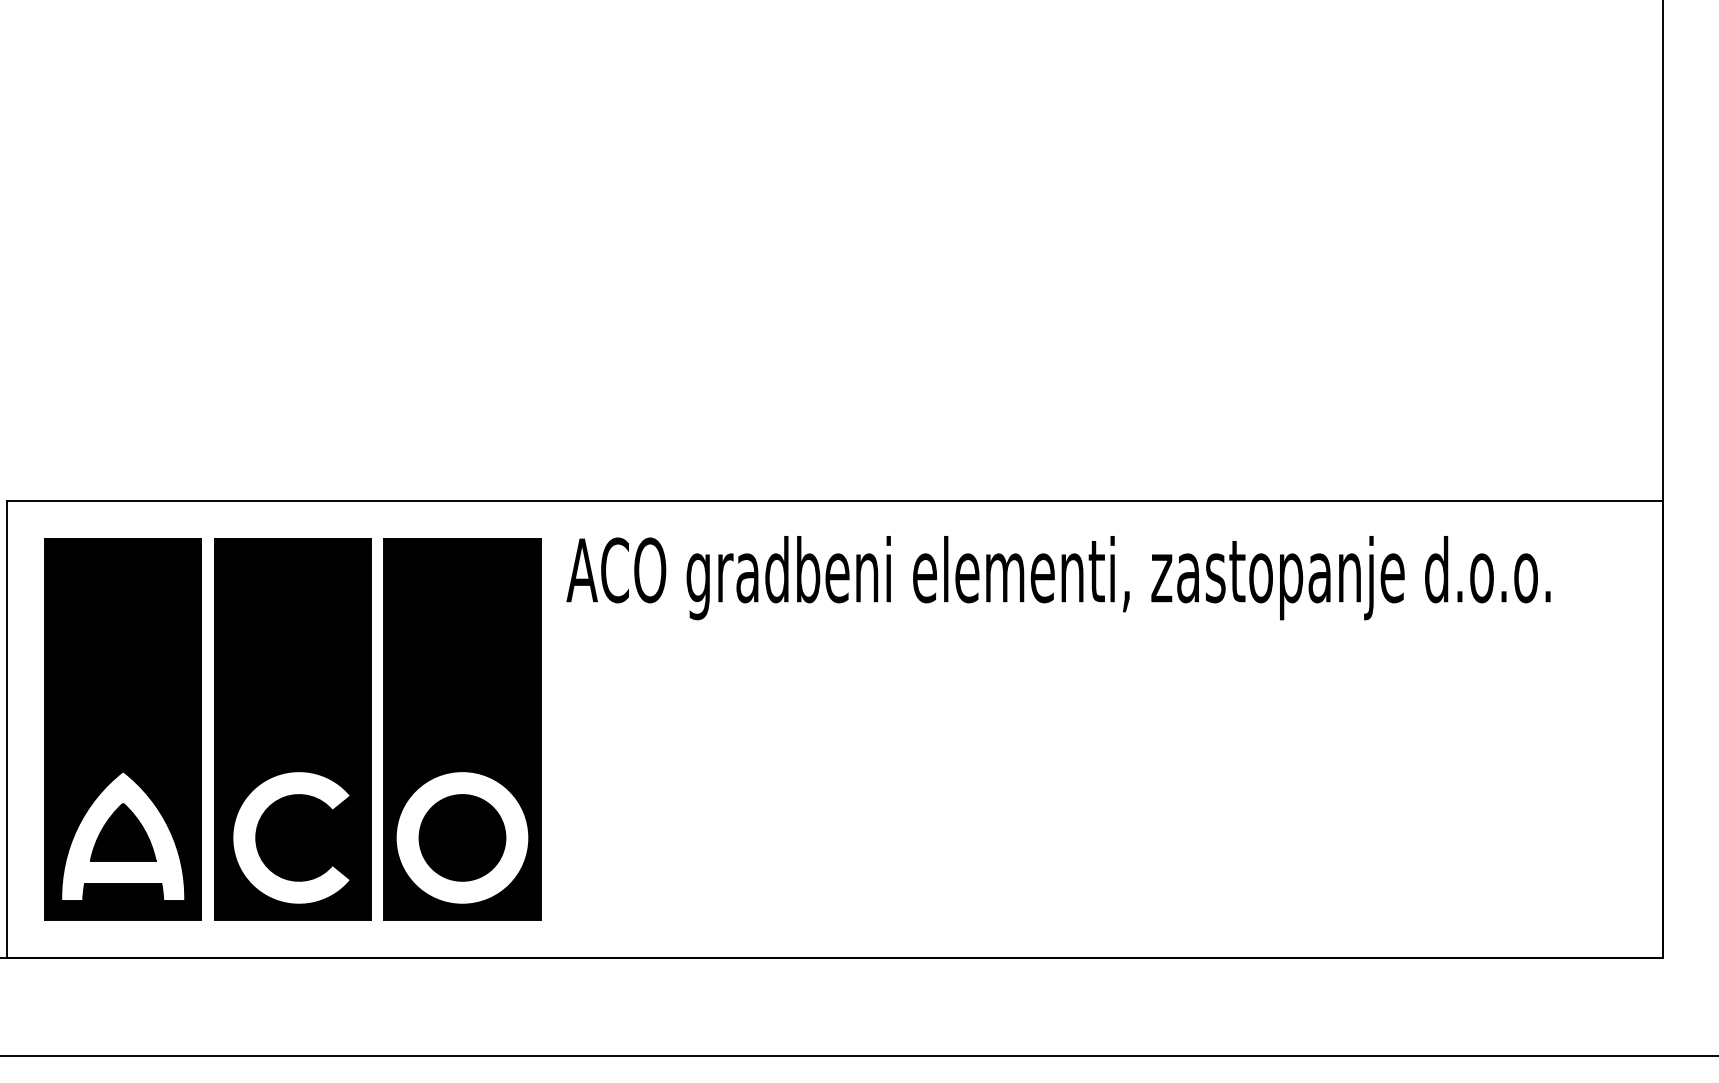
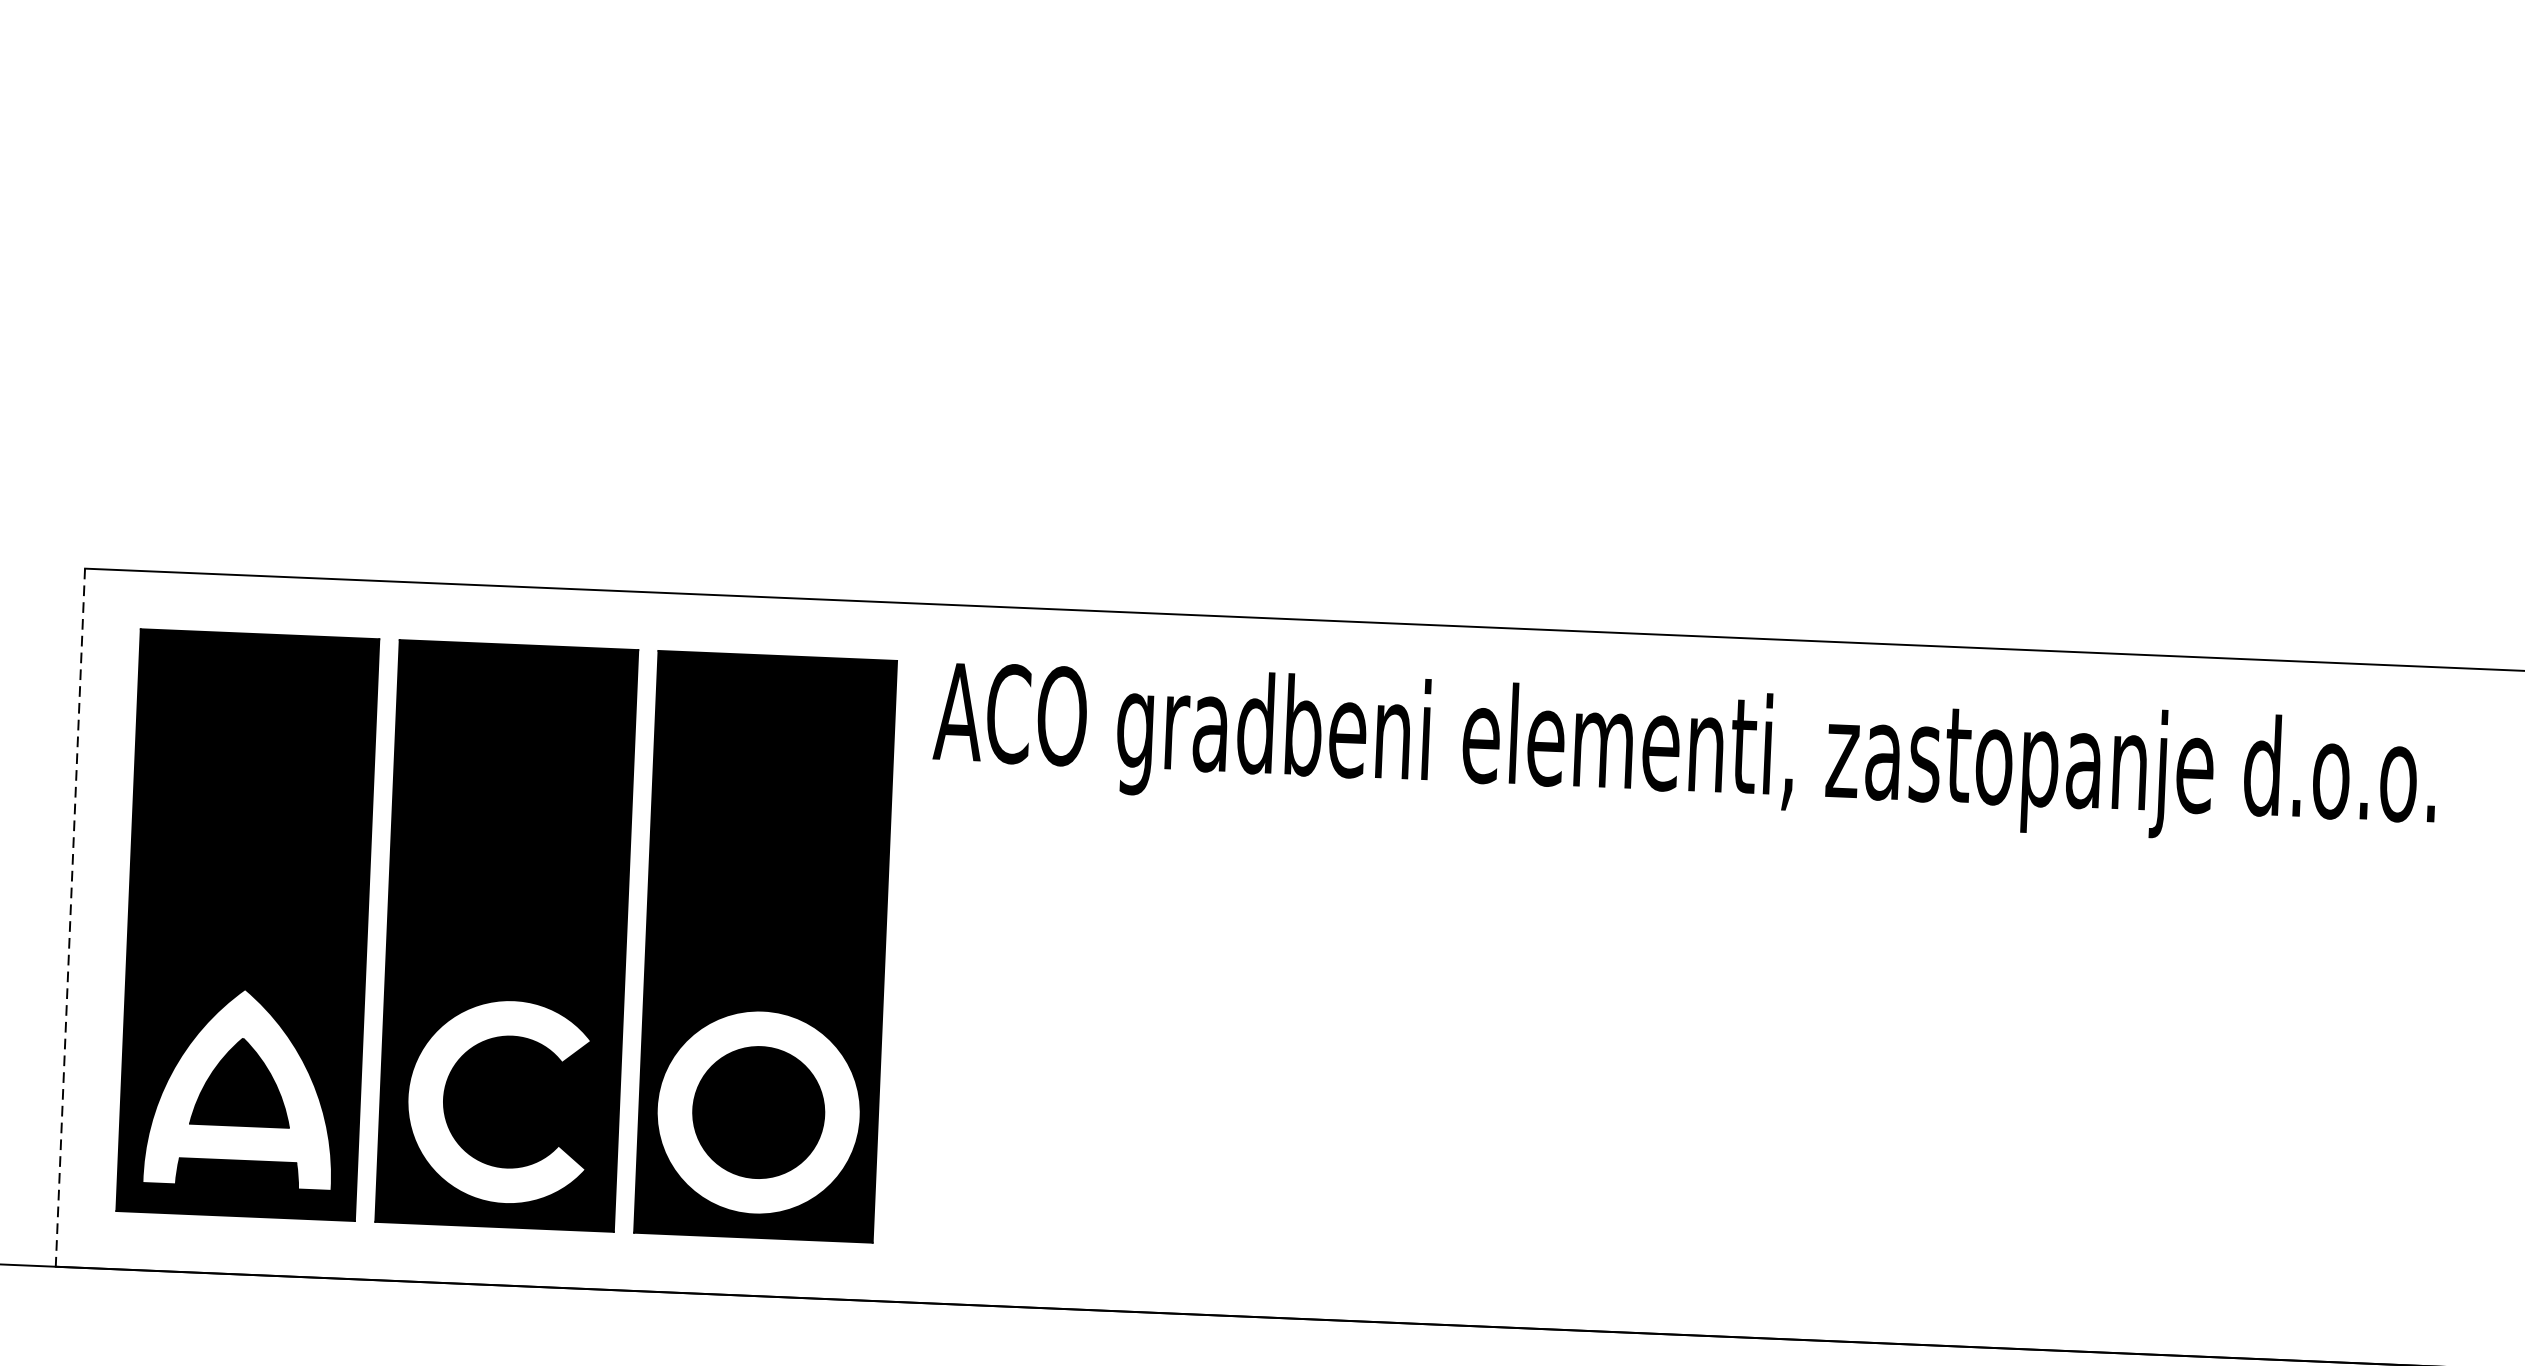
line: (6, 729) -> (69, 917), solid -> dashed

